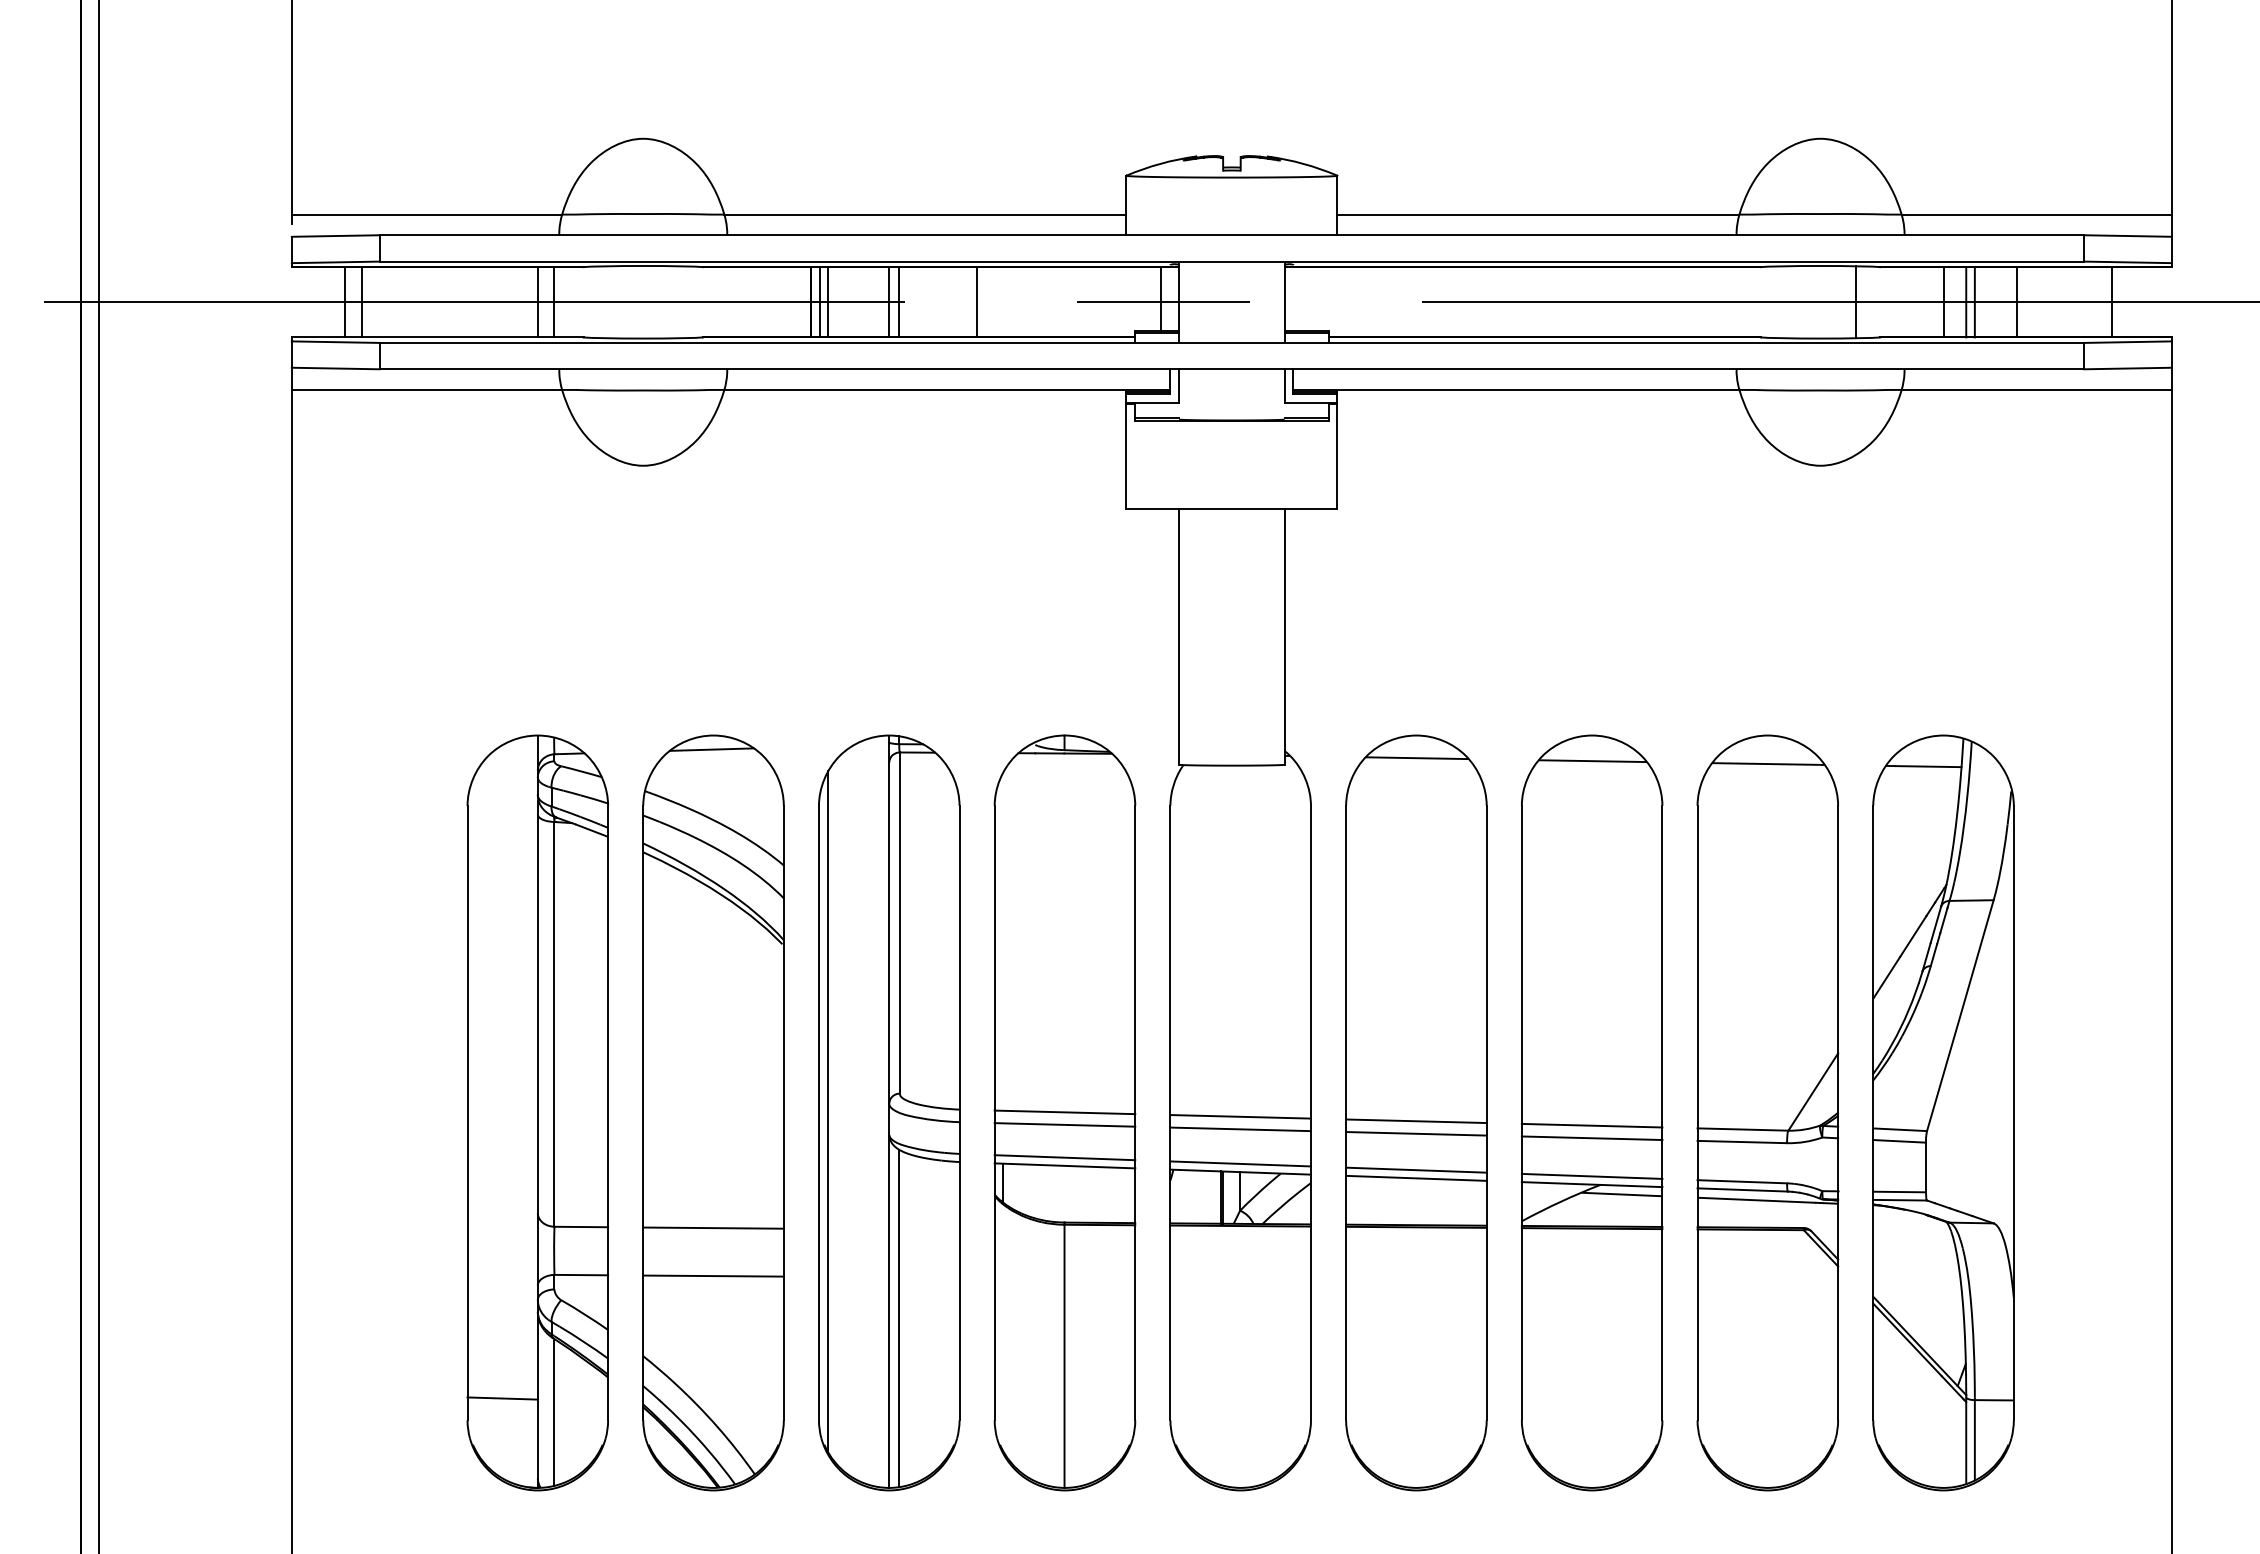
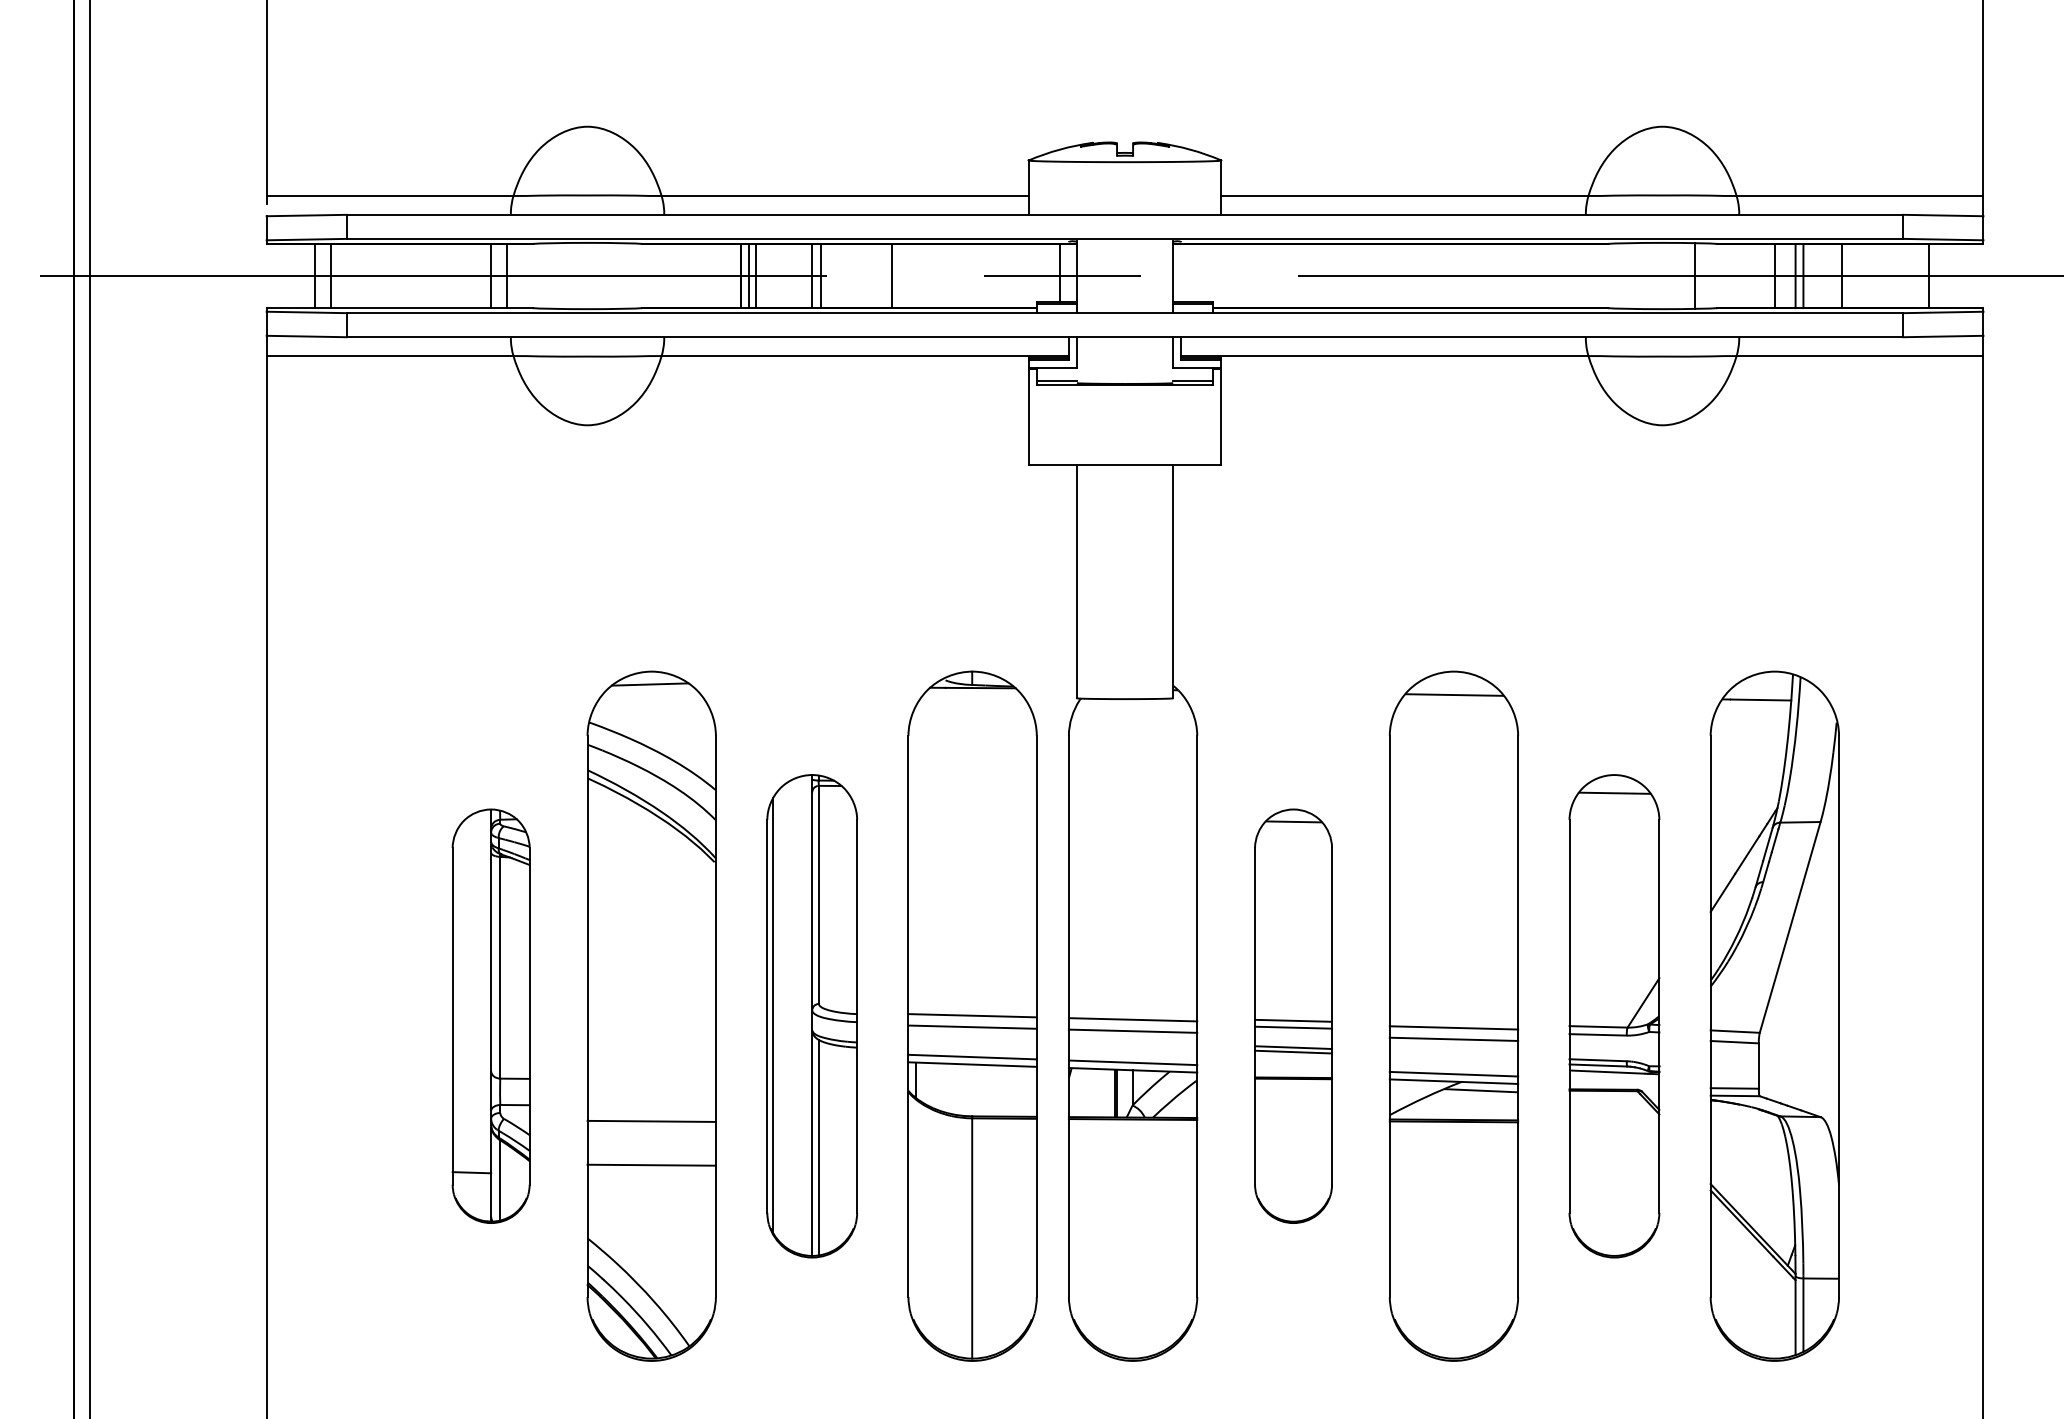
part: (537, 1112) -> (490, 1015), size x0.6
part: (889, 1112) -> (812, 1015), size x0.7
part: (1416, 1112) -> (1293, 1015), size x0.6
part: (1767, 1112) -> (1614, 1015), size x0.7

